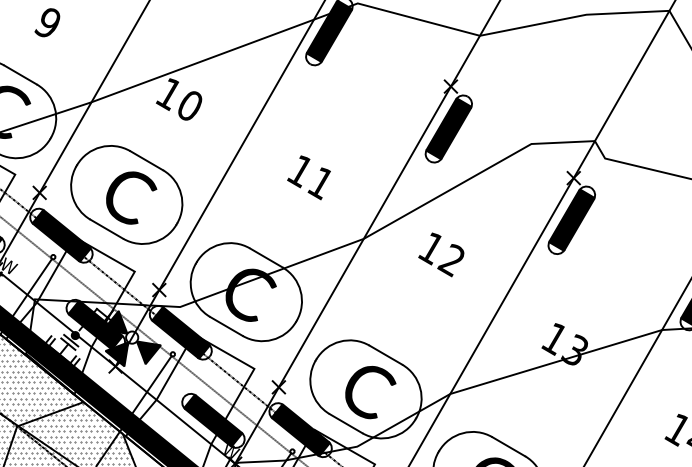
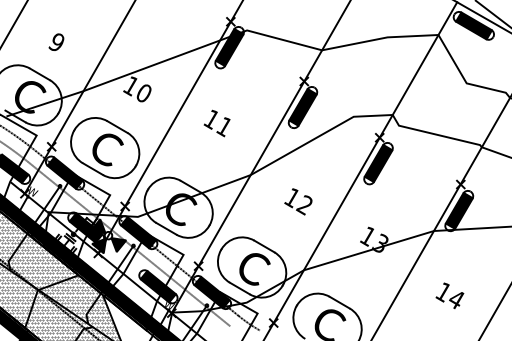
text: (307, 177) -> (216, 123), moved
text: (441, 254) -> (298, 201), moved

